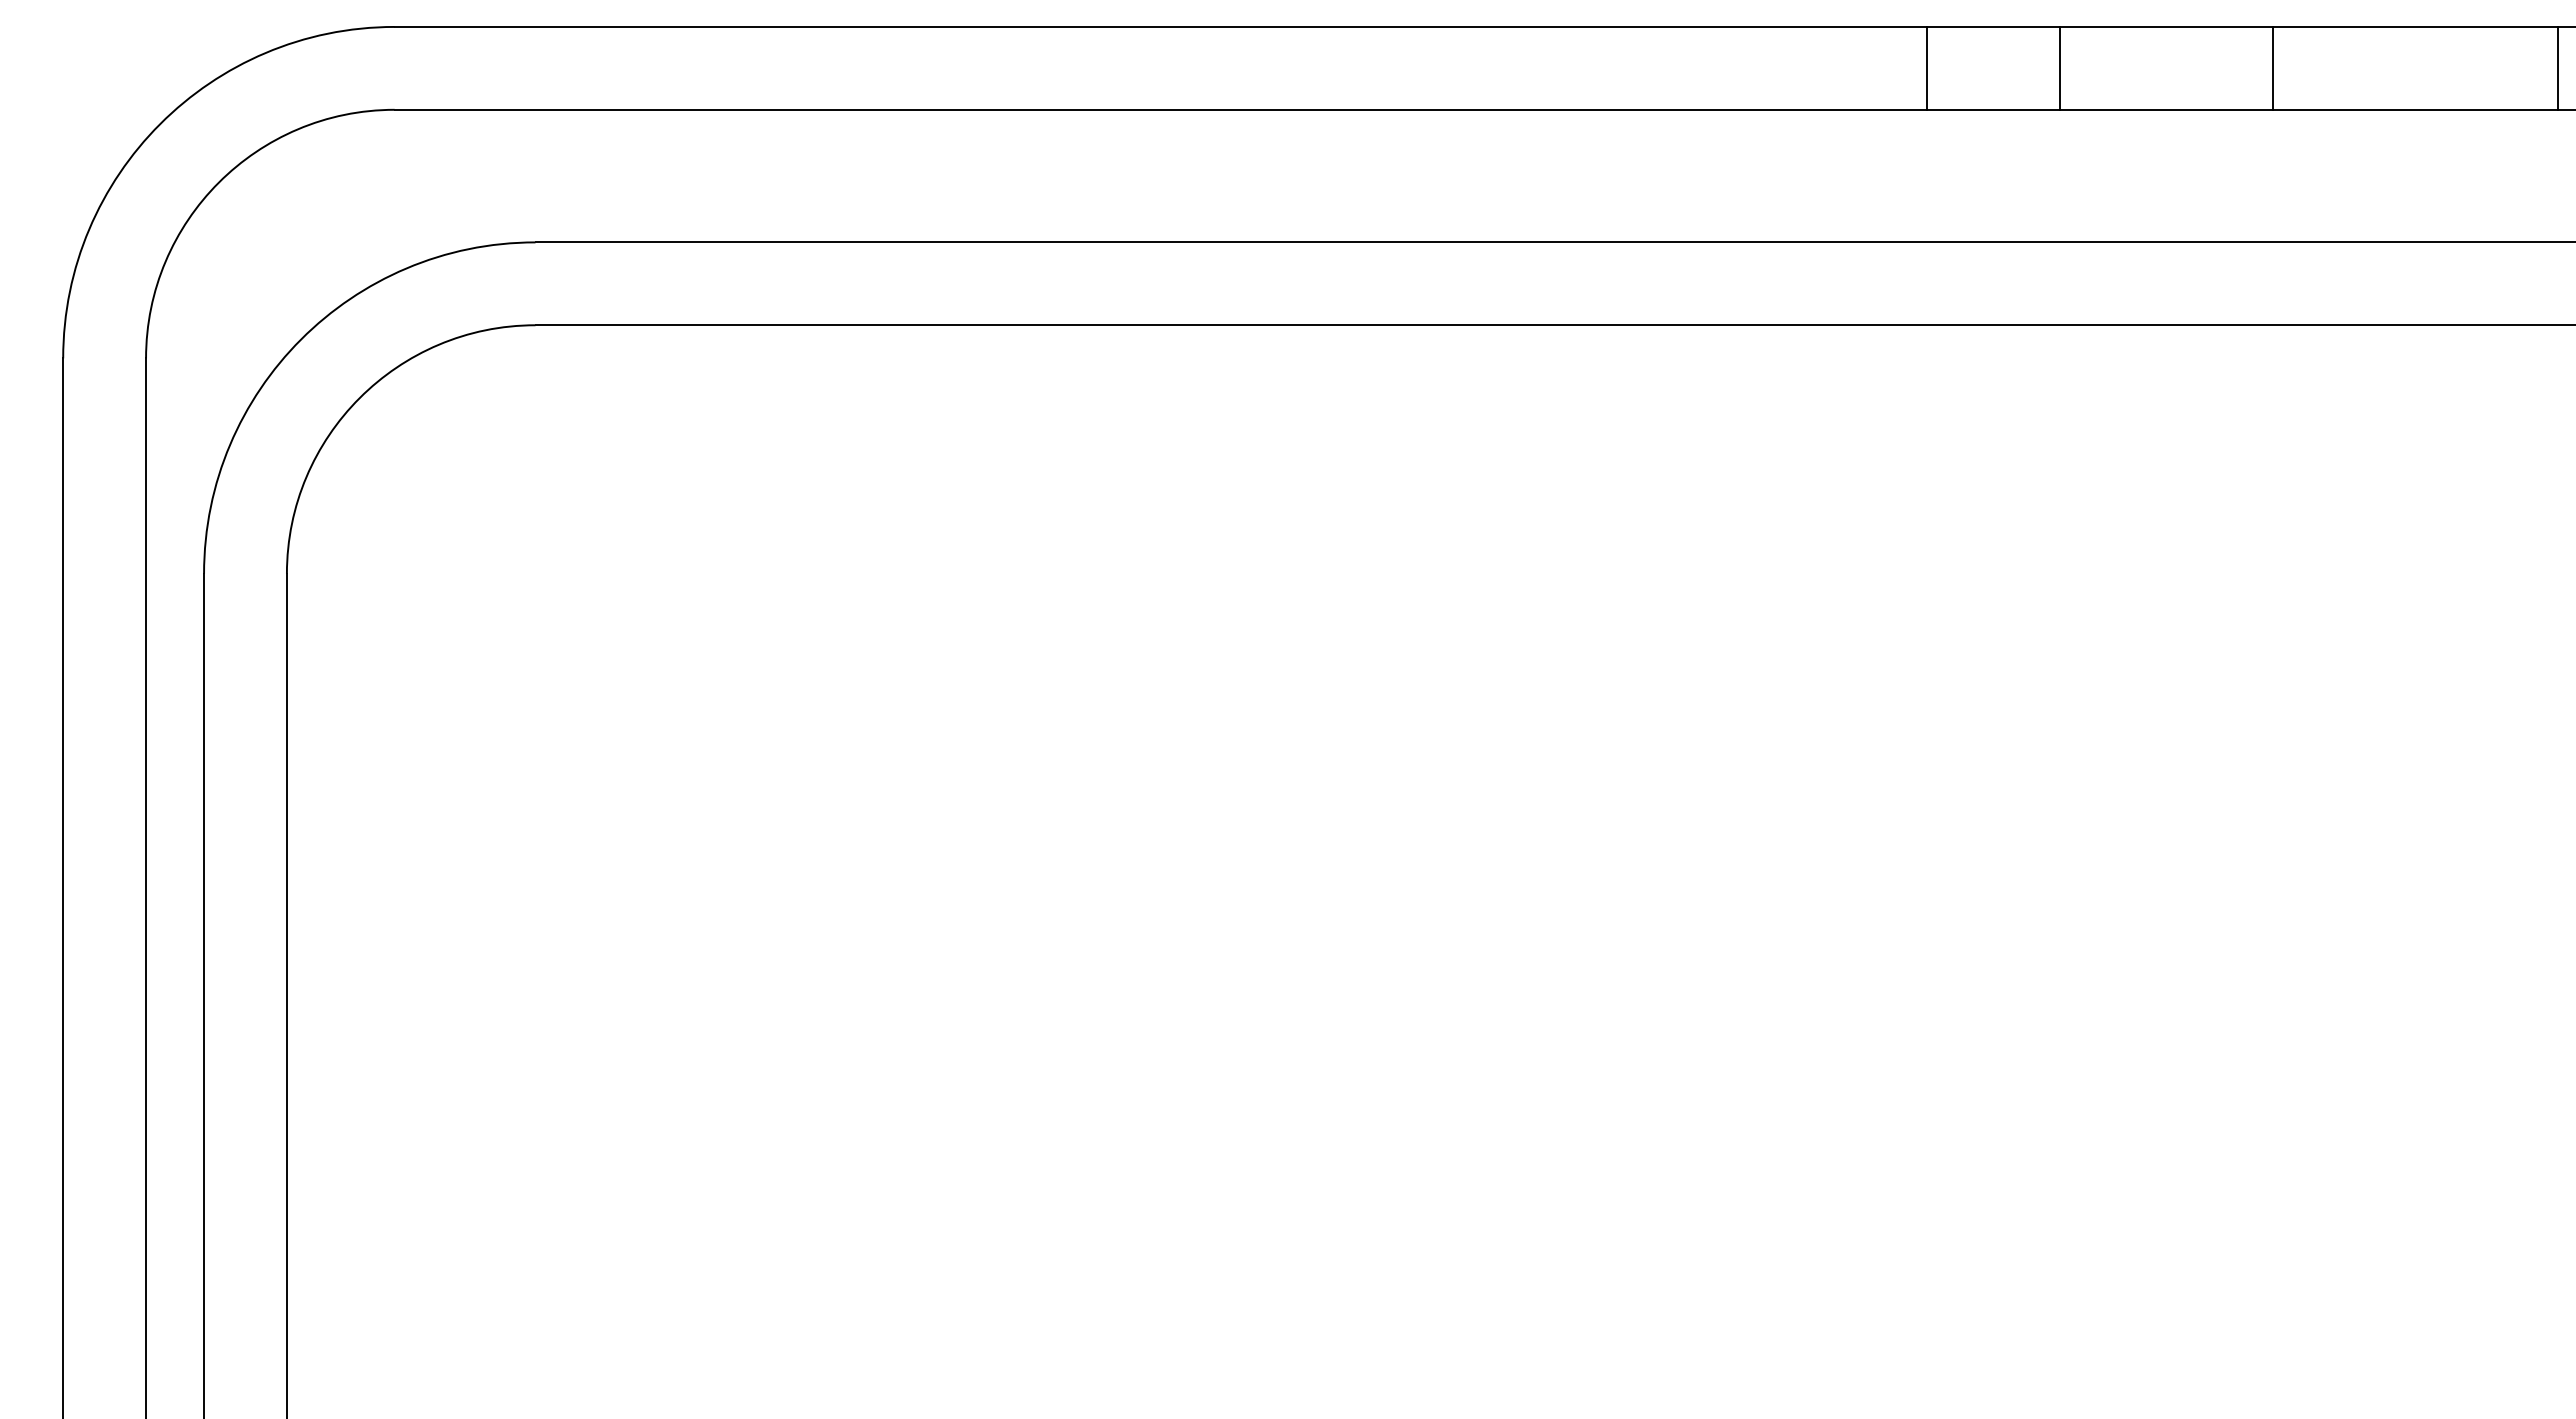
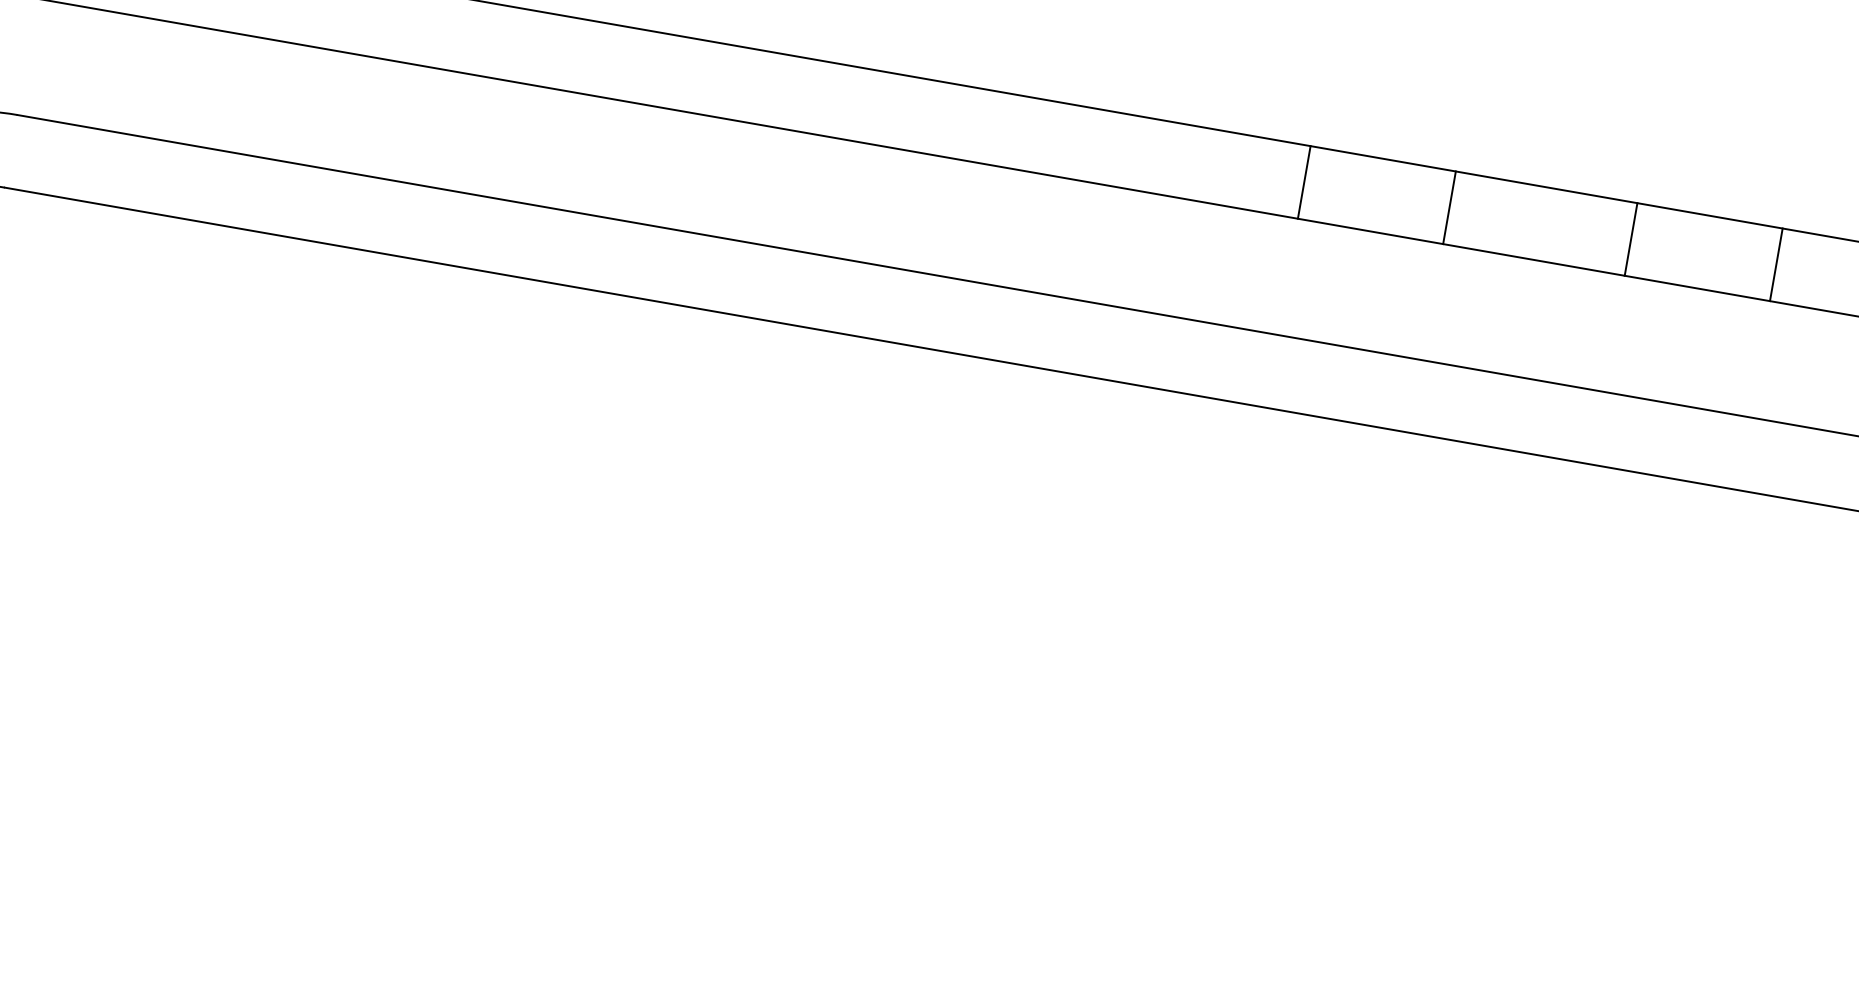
line: (1927, 67) -> (1304, 181), moved
line: (2059, 67) -> (1449, 206), moved
line: (2273, 67) -> (1631, 238), moved
line: (2557, 67) -> (1776, 264), moved

